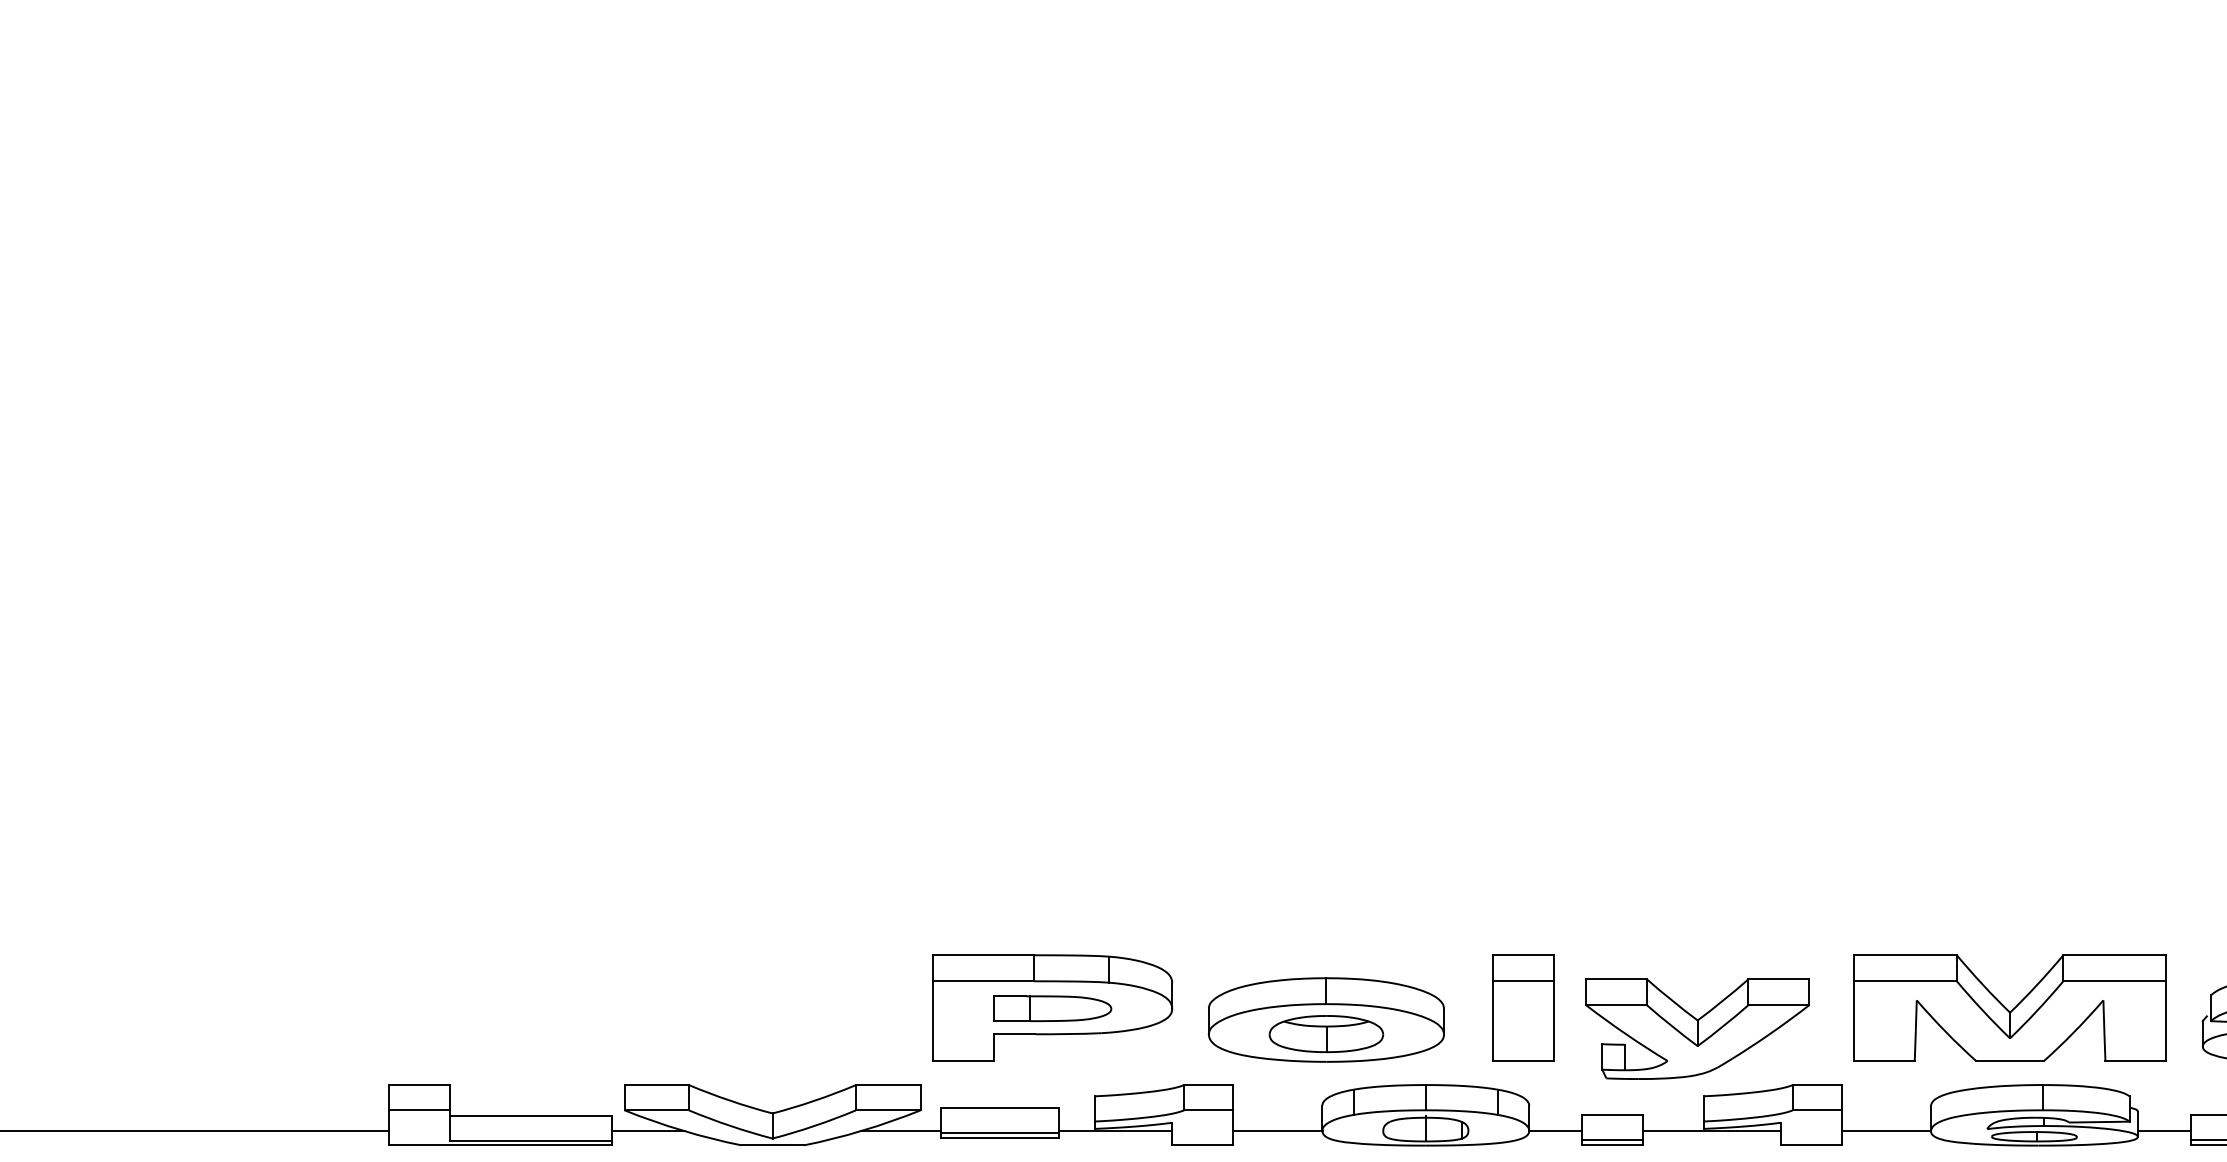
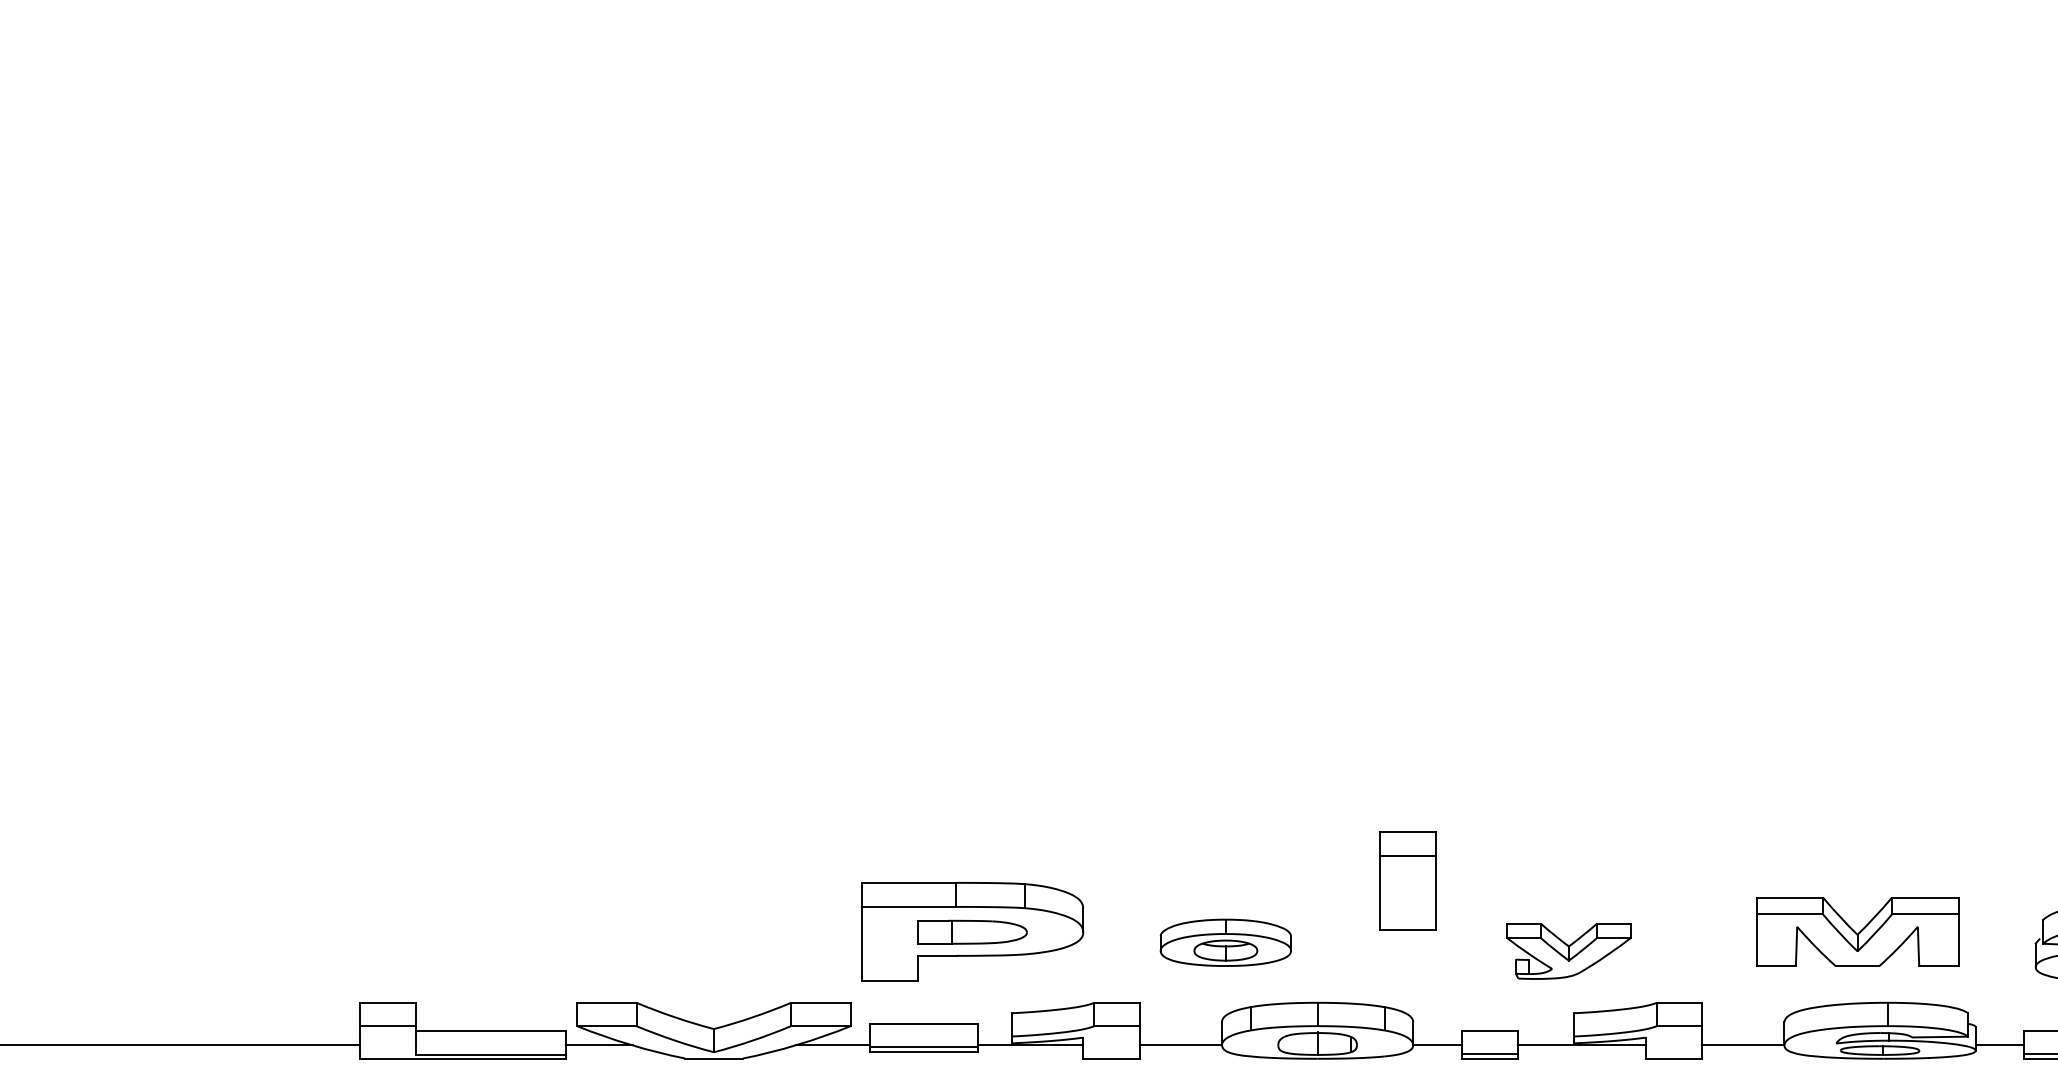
part: (1523, 1007) -> (1407, 880), moved
part: (2010, 1007) -> (1857, 931), size x0.7
part: (1326, 1019) -> (1225, 942), size x0.6
part: (1697, 1029) -> (1568, 951), size x0.6

